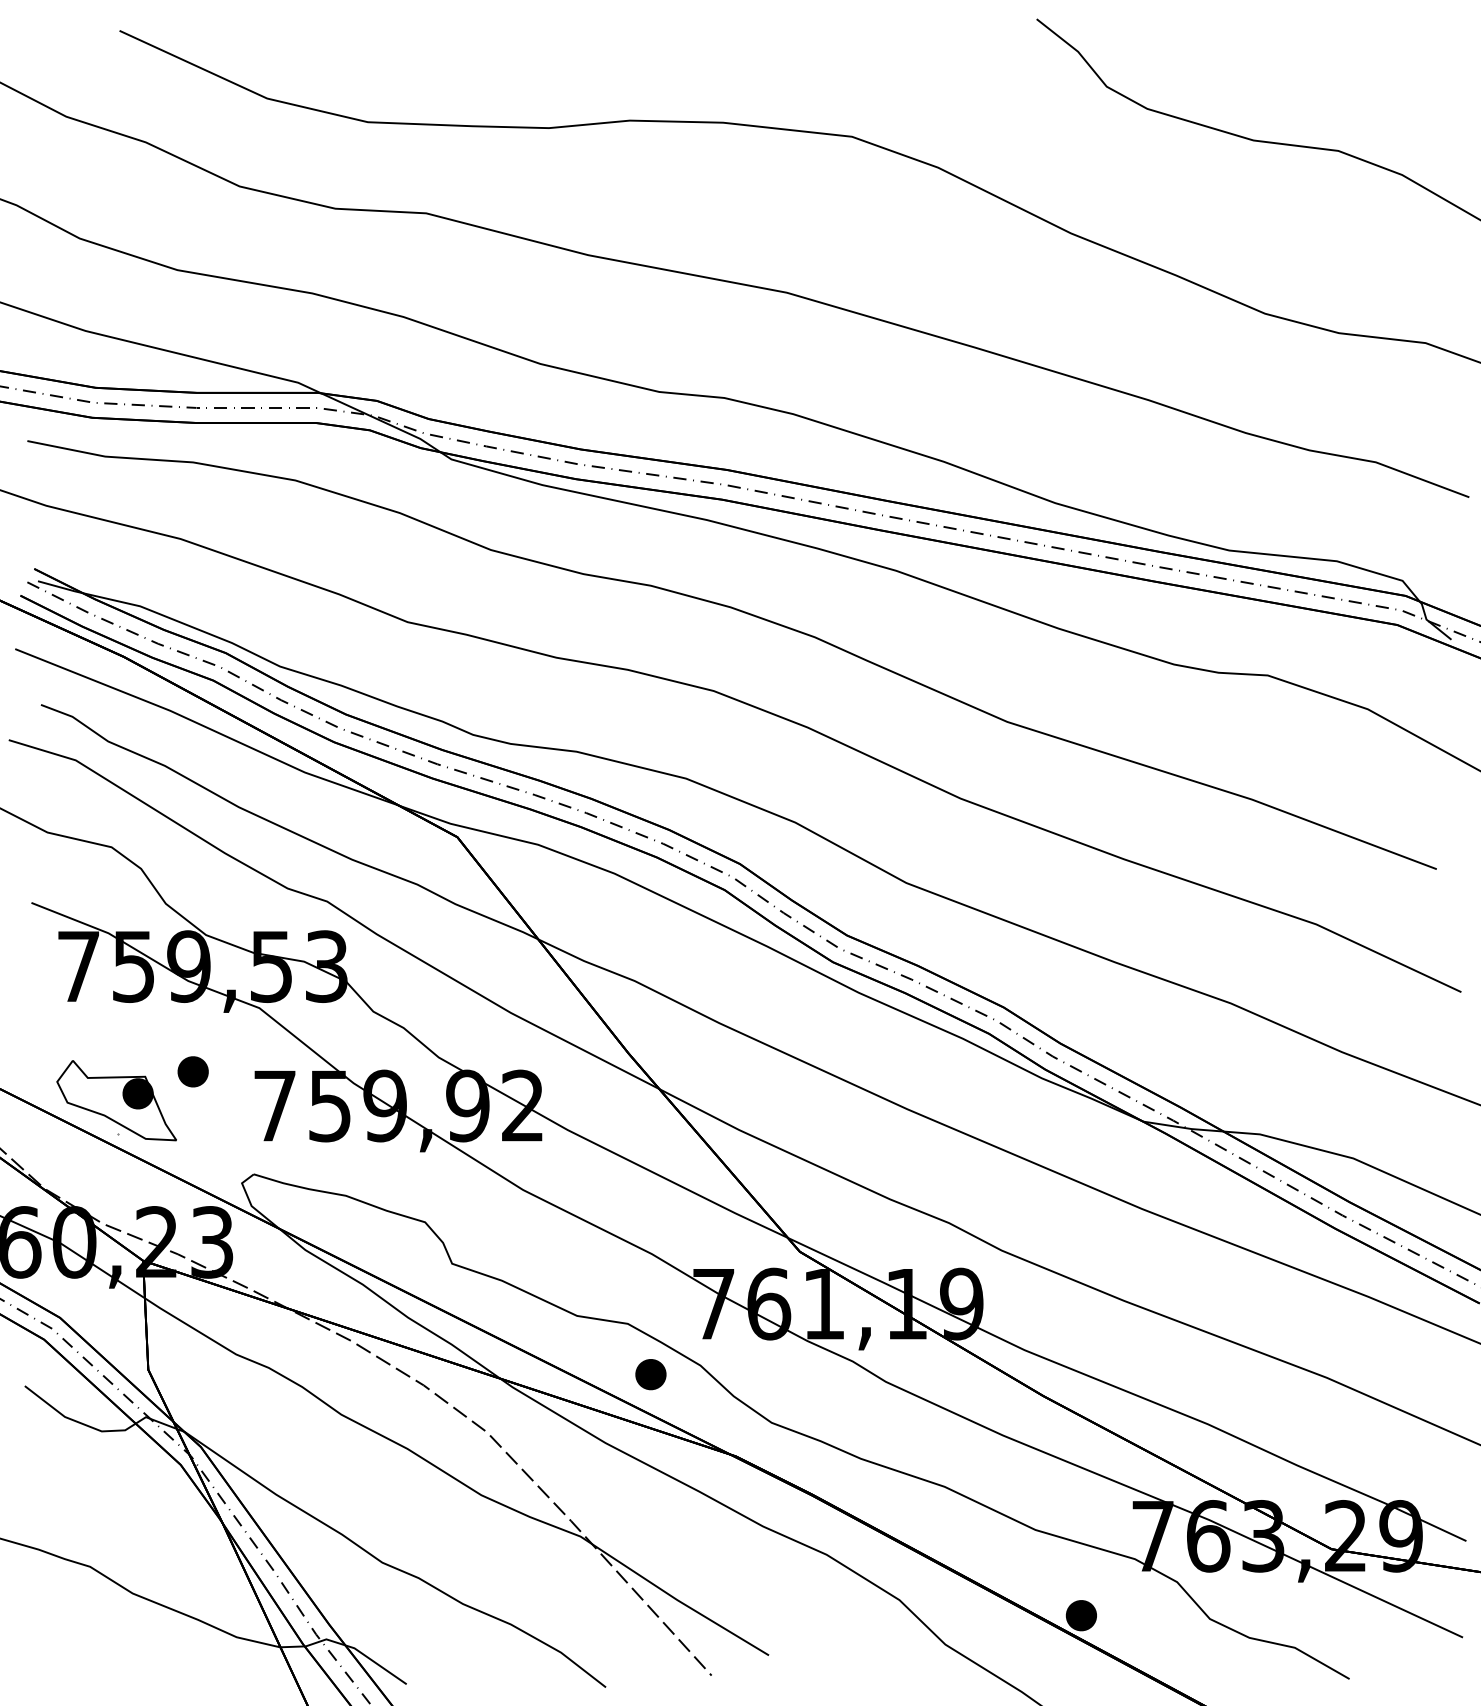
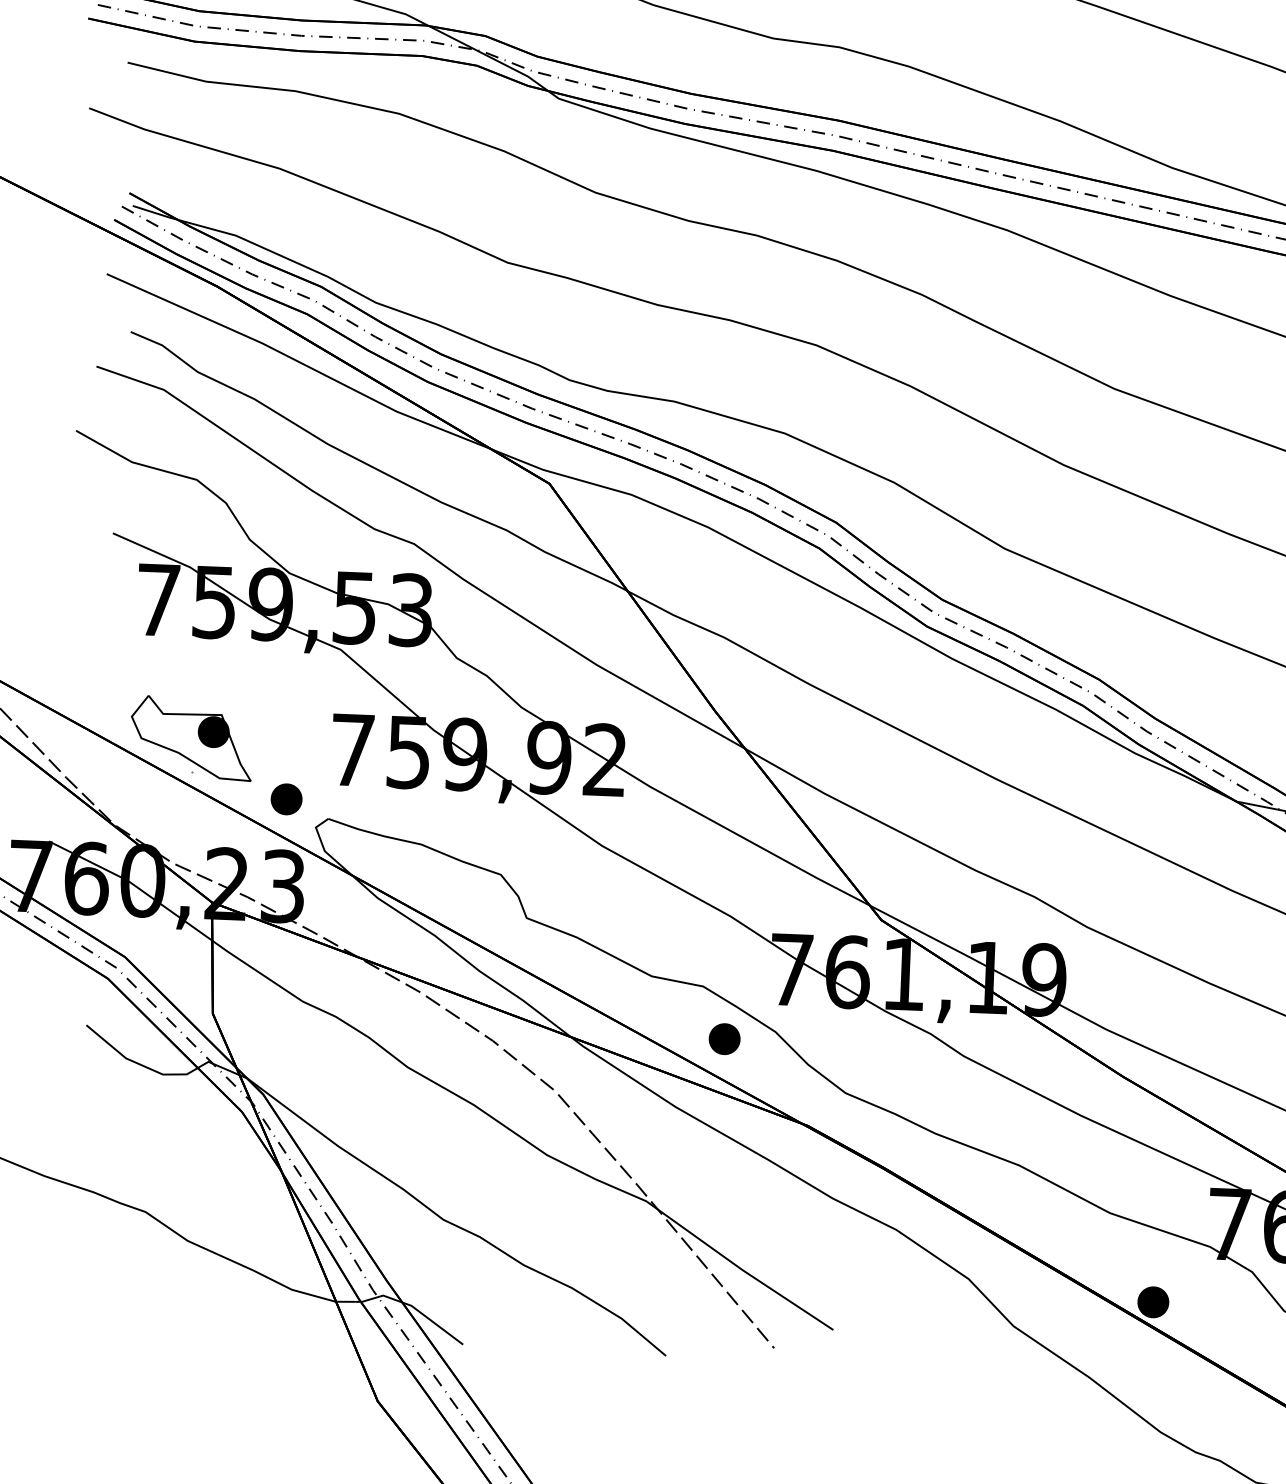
part: (192, 1071) -> (285, 798), moved

